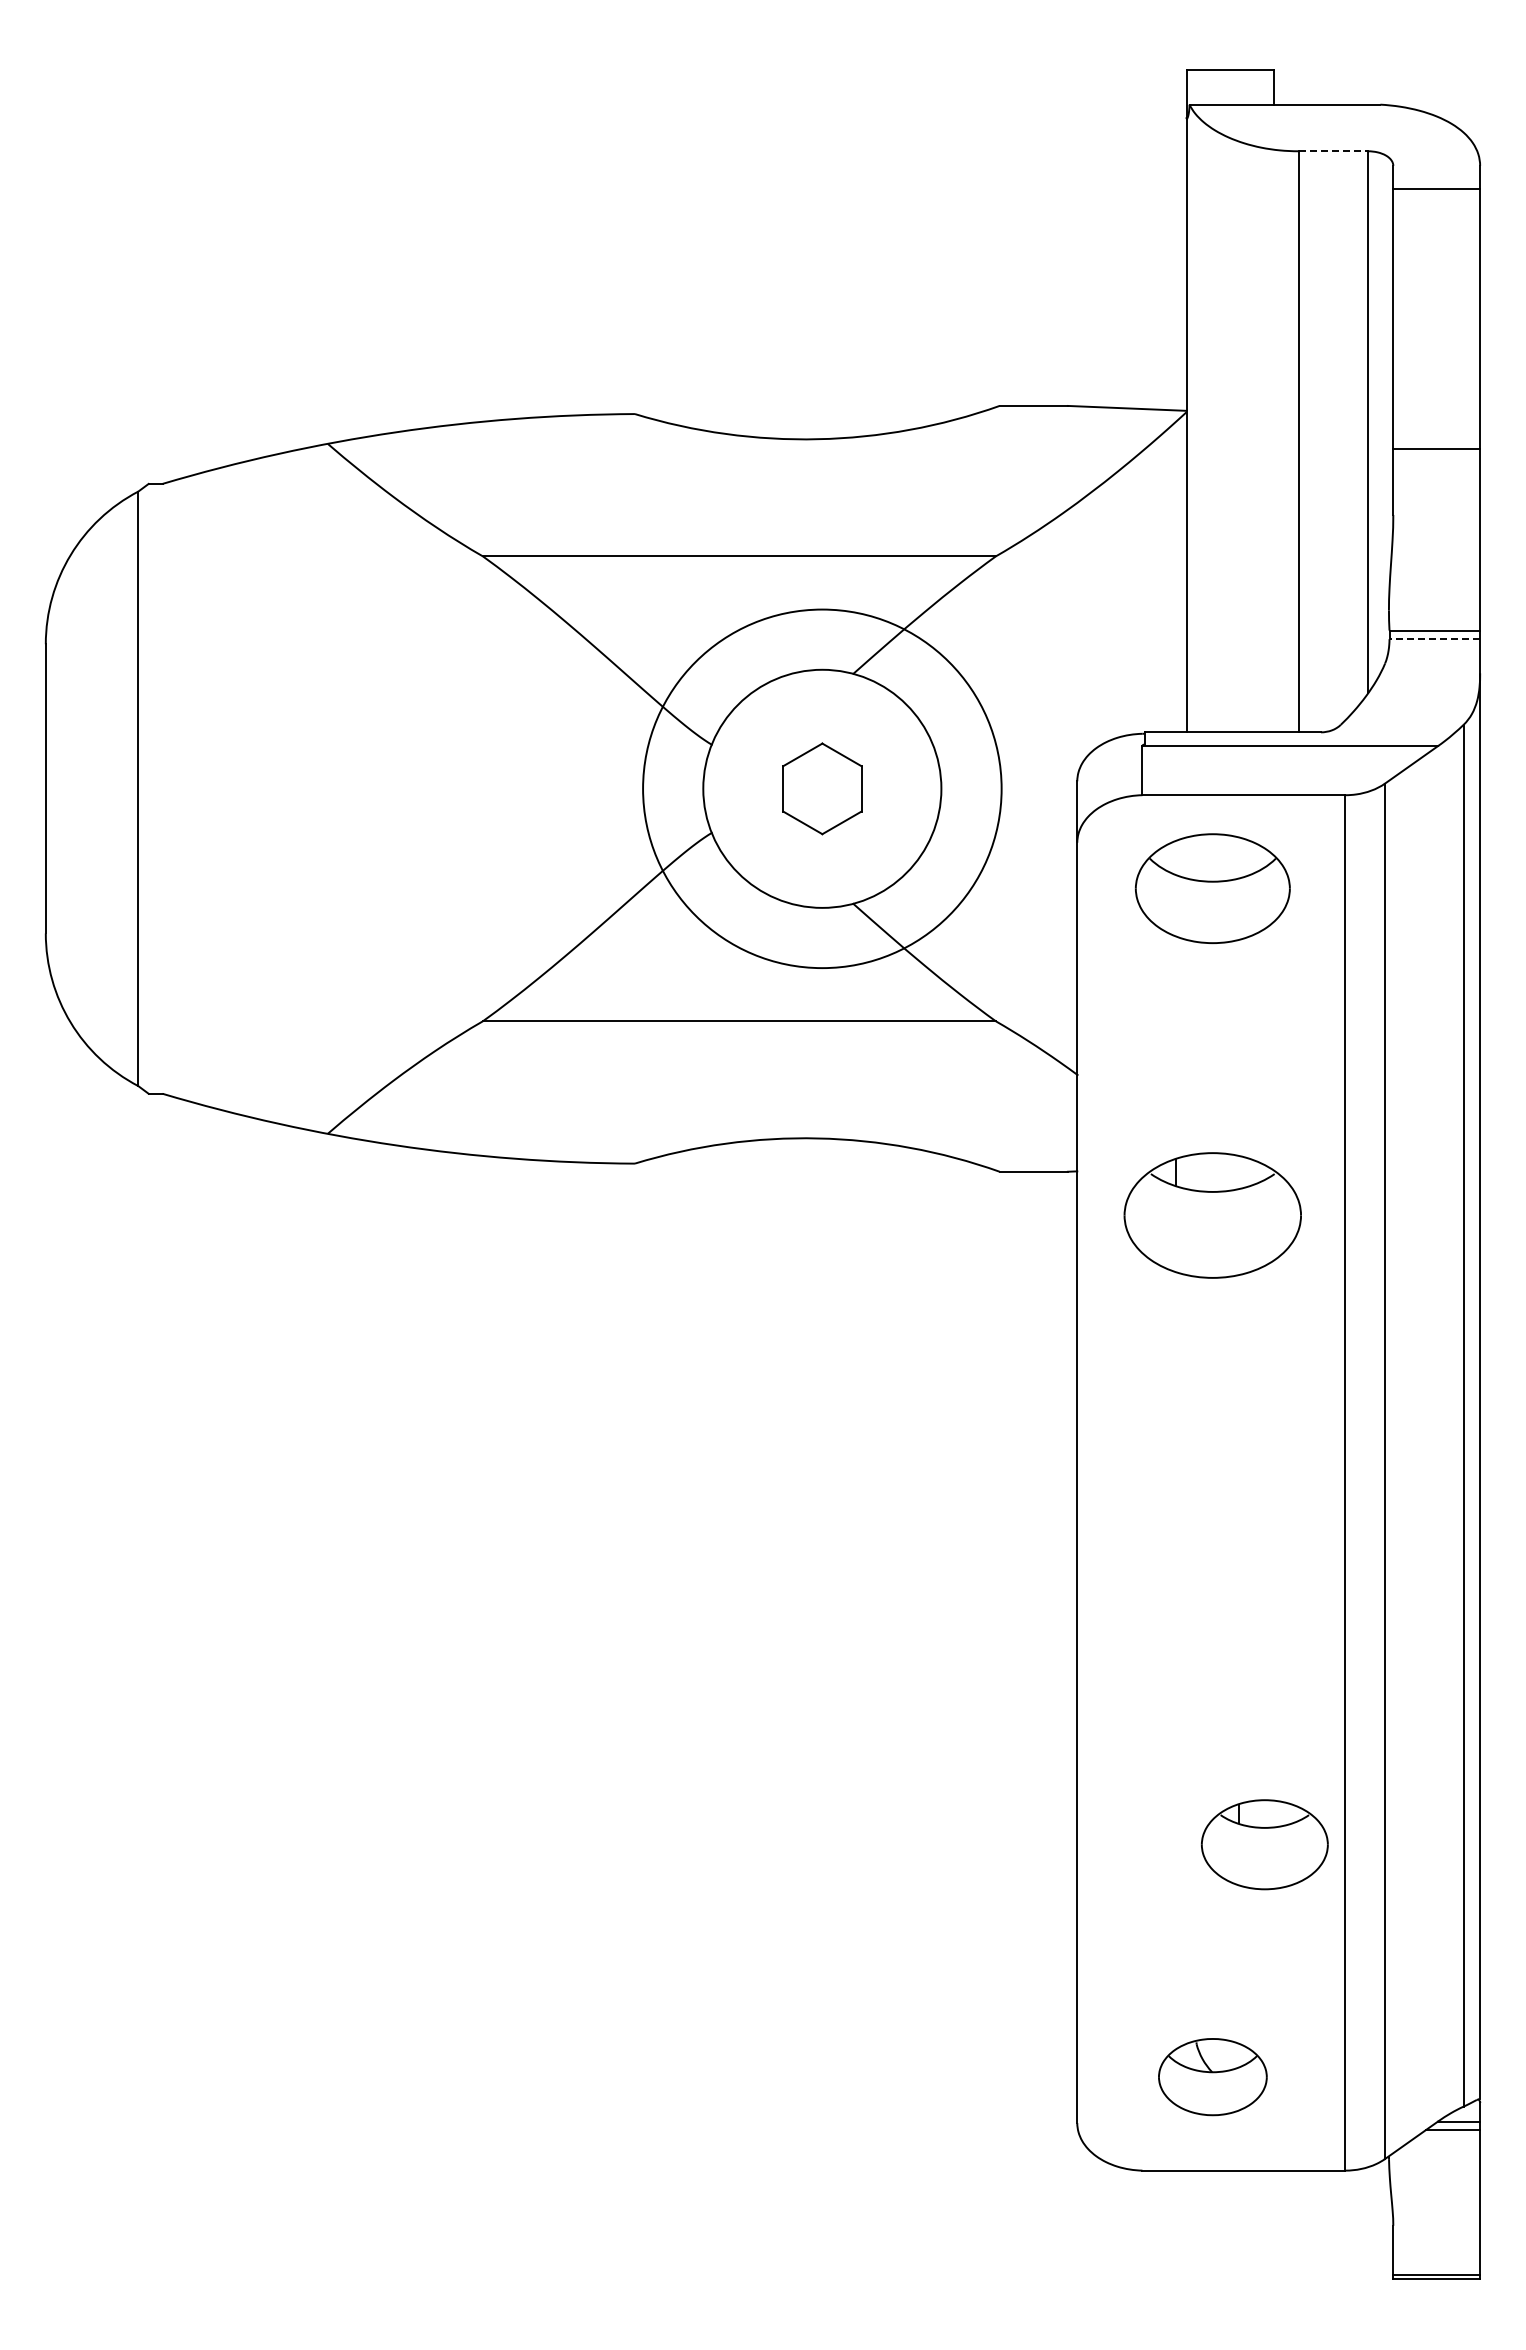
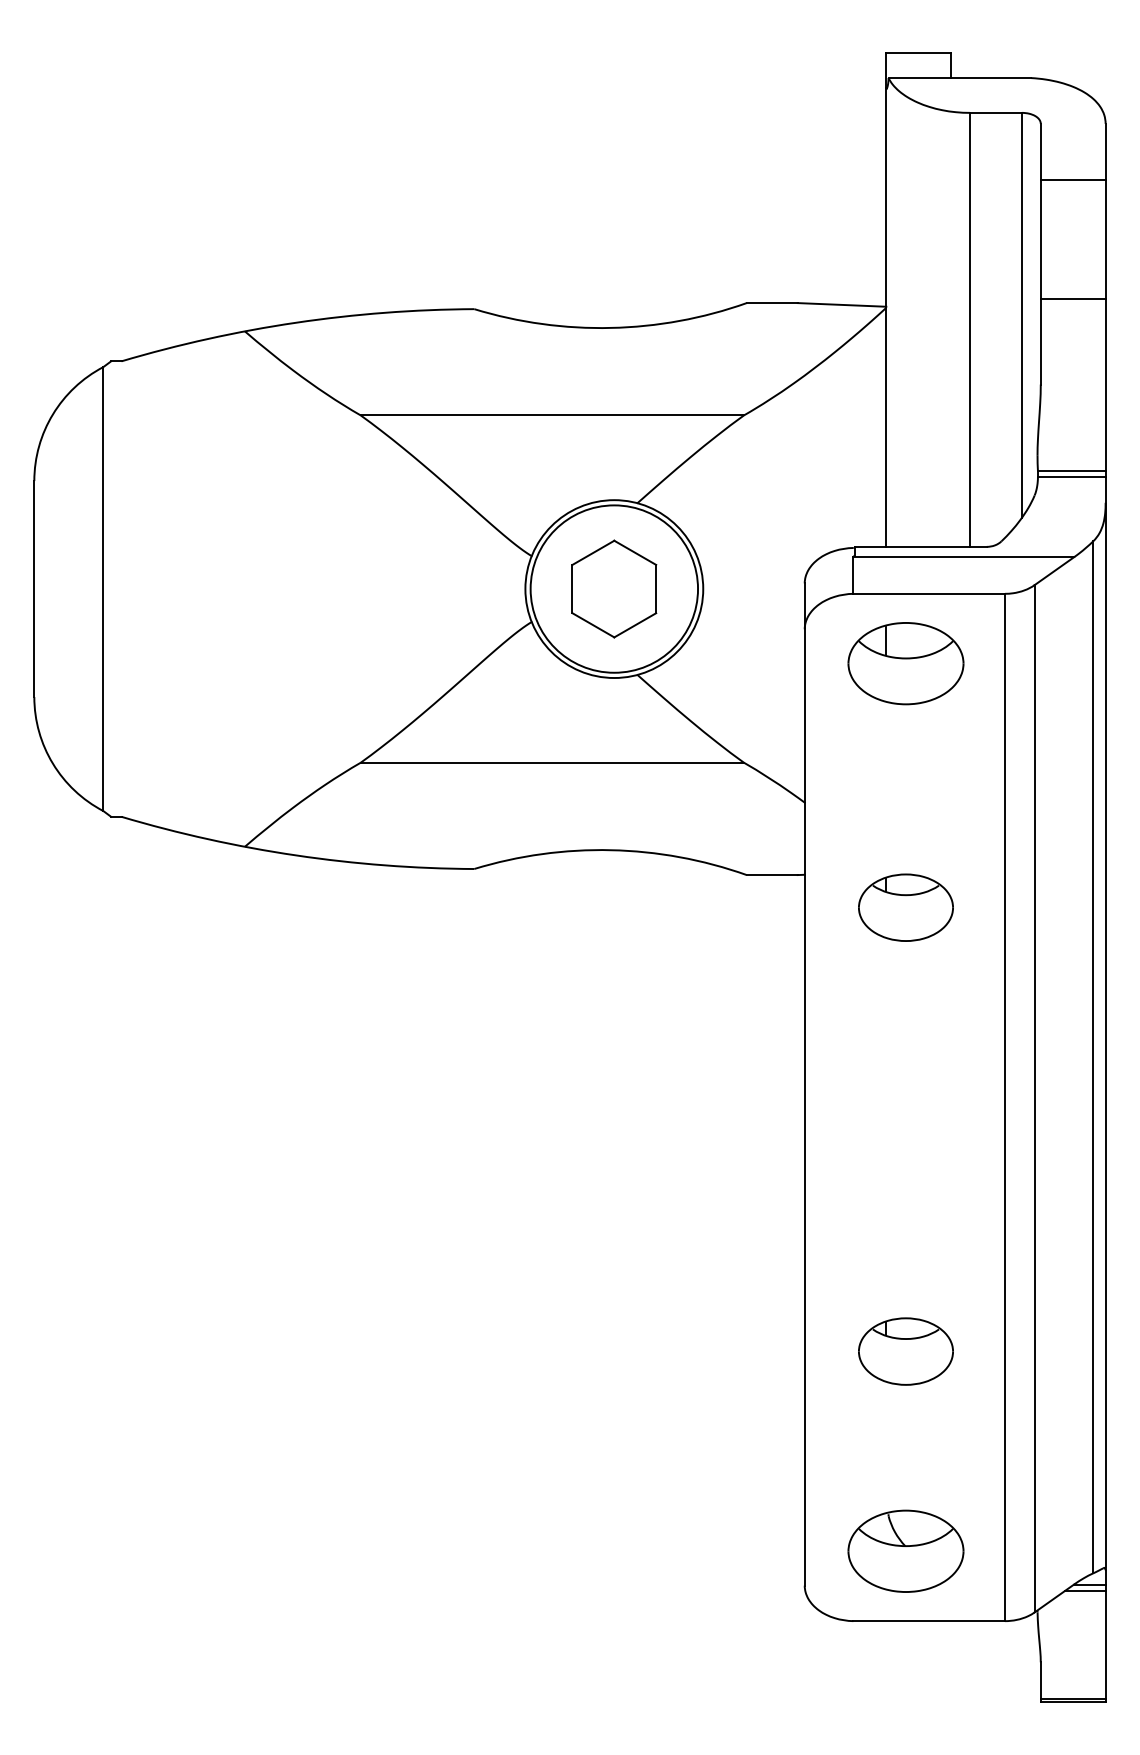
line: (1333, 151) -> (996, 113), dashed -> solid
line: (1436, 188) -> (1073, 179), moved
line: (1436, 448) -> (1073, 299), moved
line: (1434, 639) -> (1071, 477), dashed -> solid
circle: (822, 788) -> (614, 588), size x0.62
part: (822, 788) -> (614, 588), size x1.43
line: (1186, 857) -> (886, 640), added
part: (1212, 1215) -> (905, 907), size x0.71
part: (1264, 1844) -> (905, 1351), moved
part: (1212, 2076) -> (905, 1550), size x1.43

